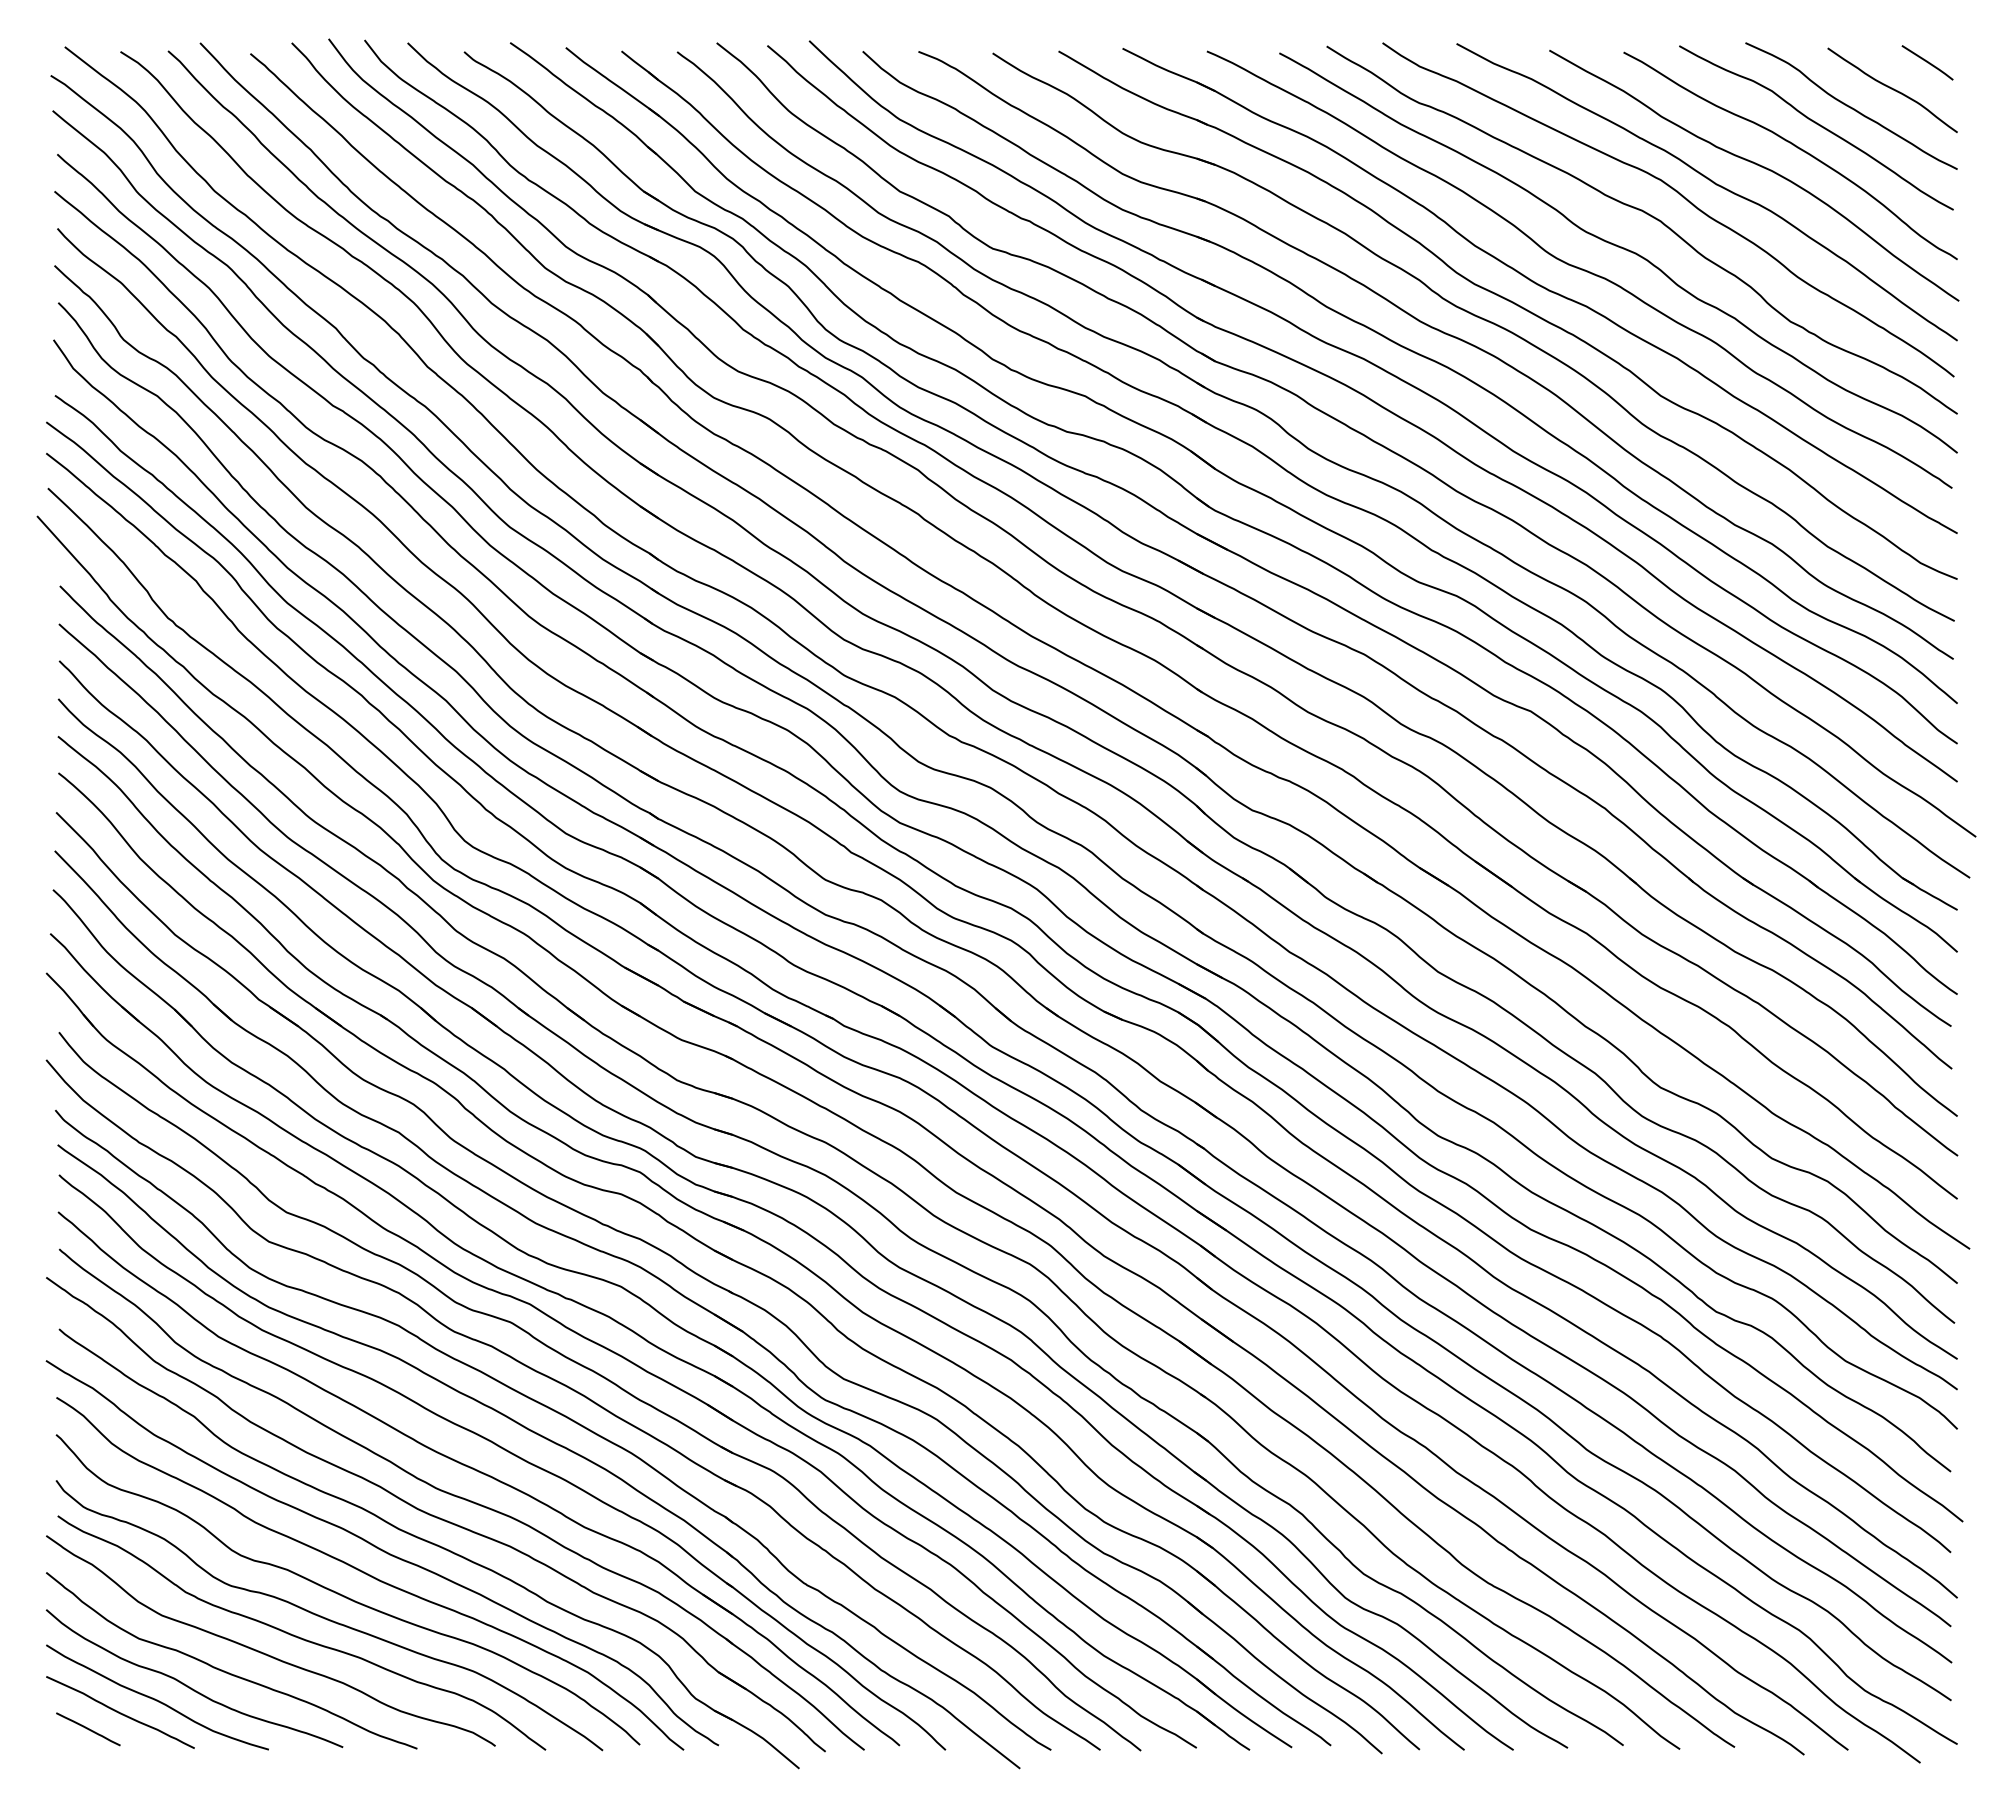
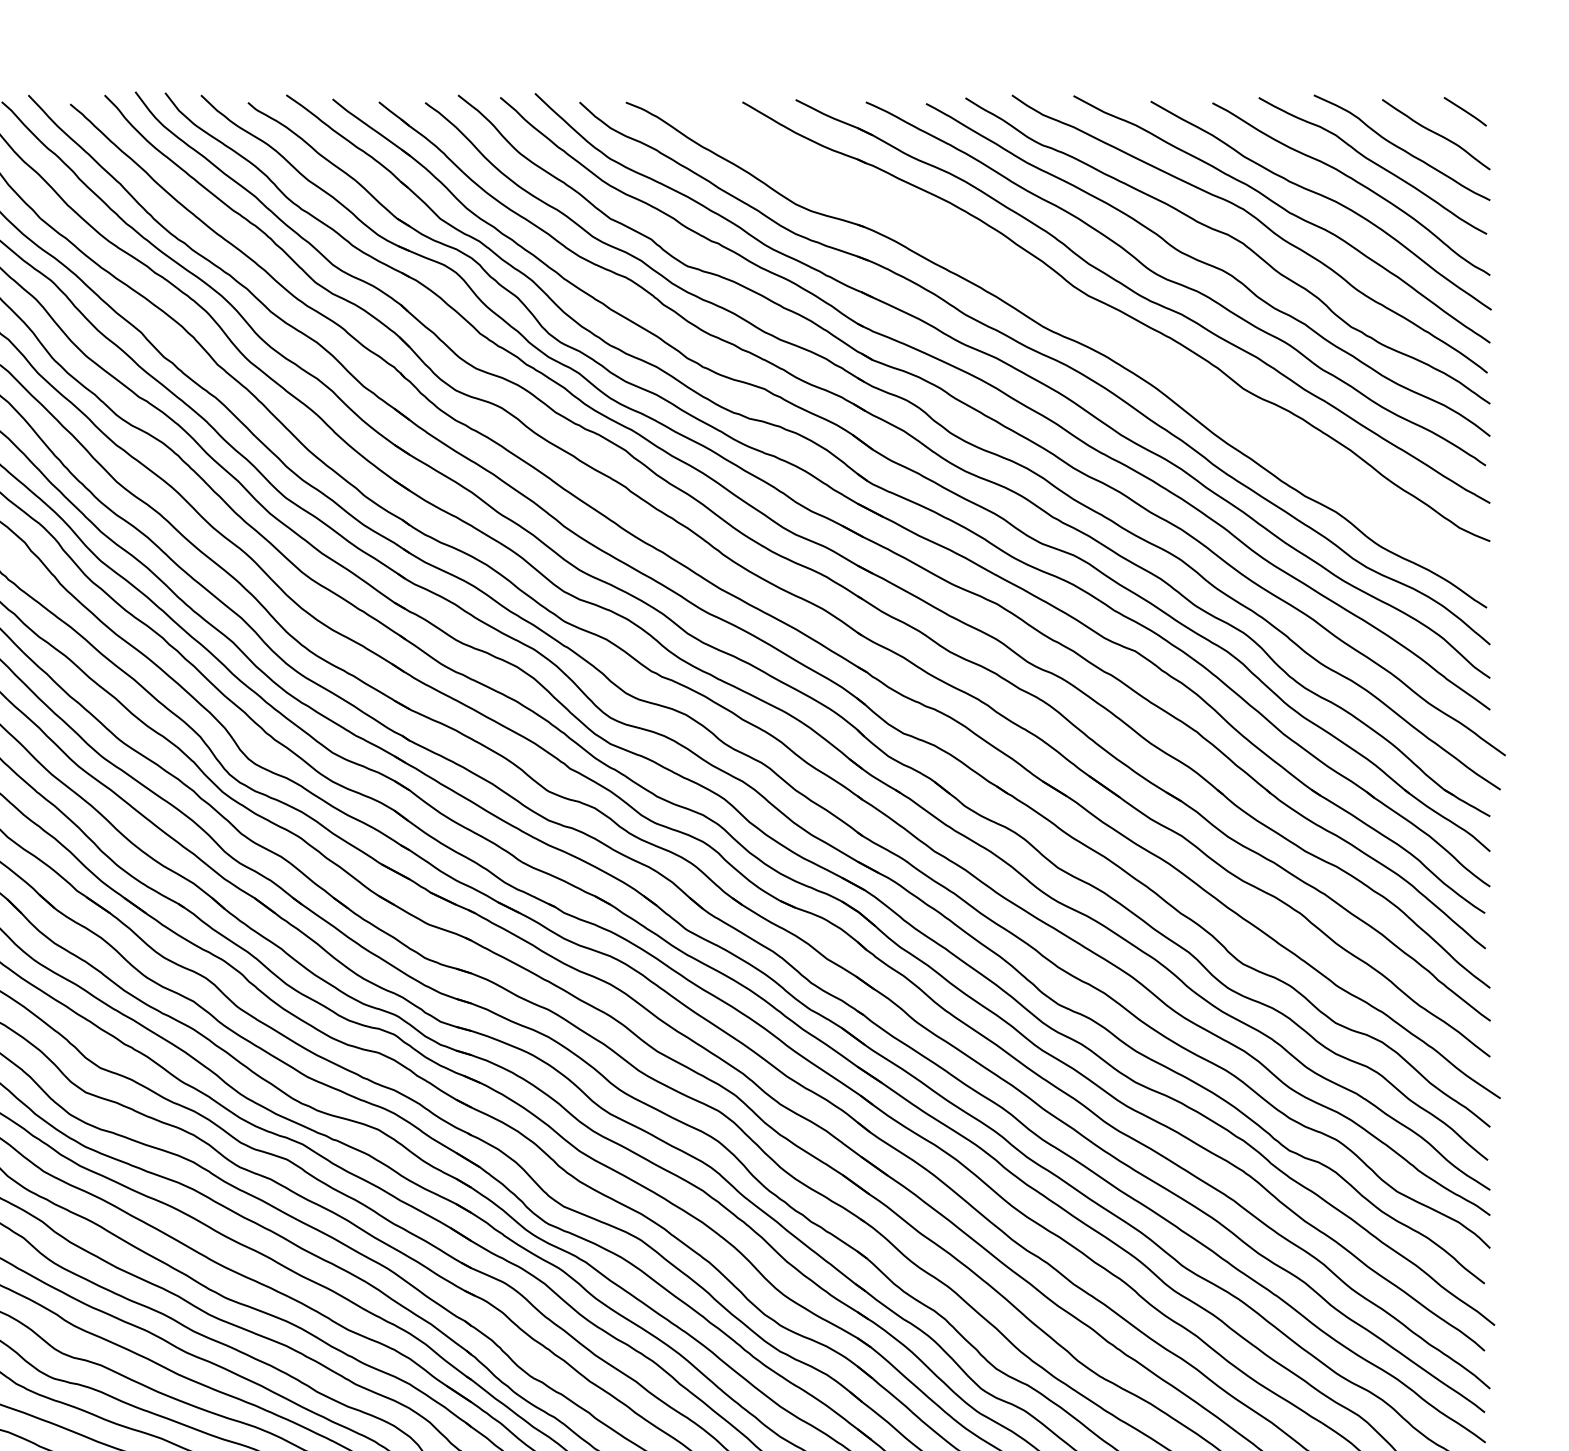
part: (1481, 319) -> (1094, 325), removed

